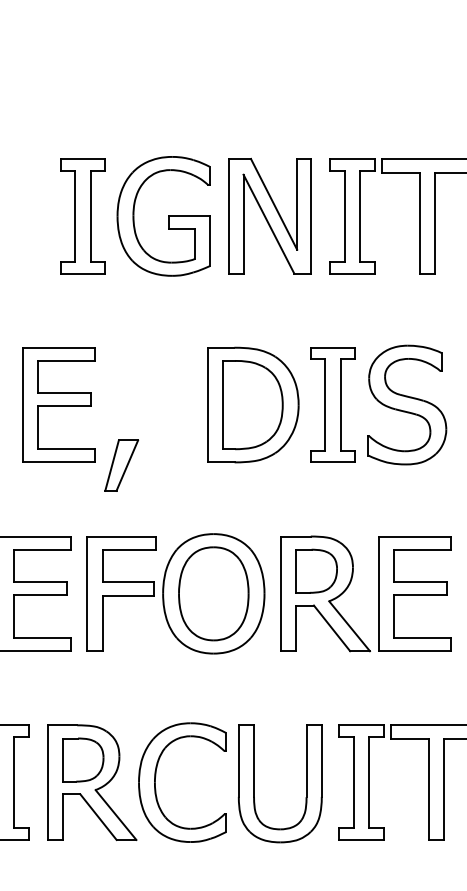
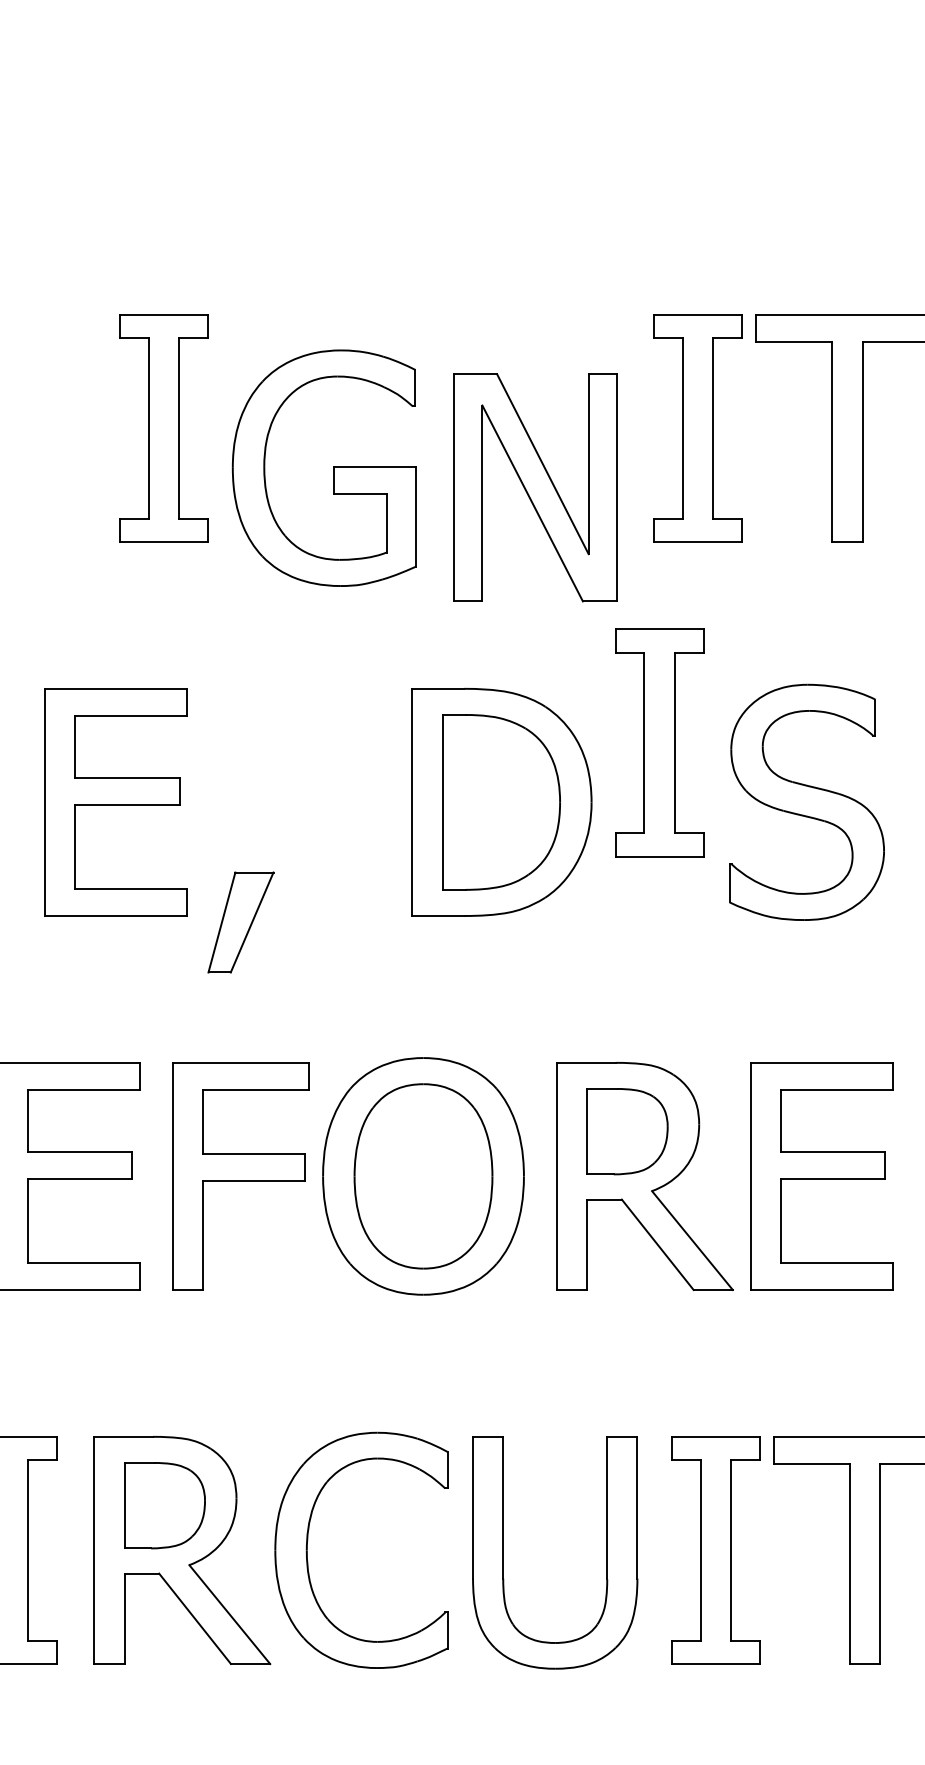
part: (269, 215) -> (533, 486), moved
part: (163, 216) -> (323, 468), moved
part: (332, 404) -> (658, 741), moved

